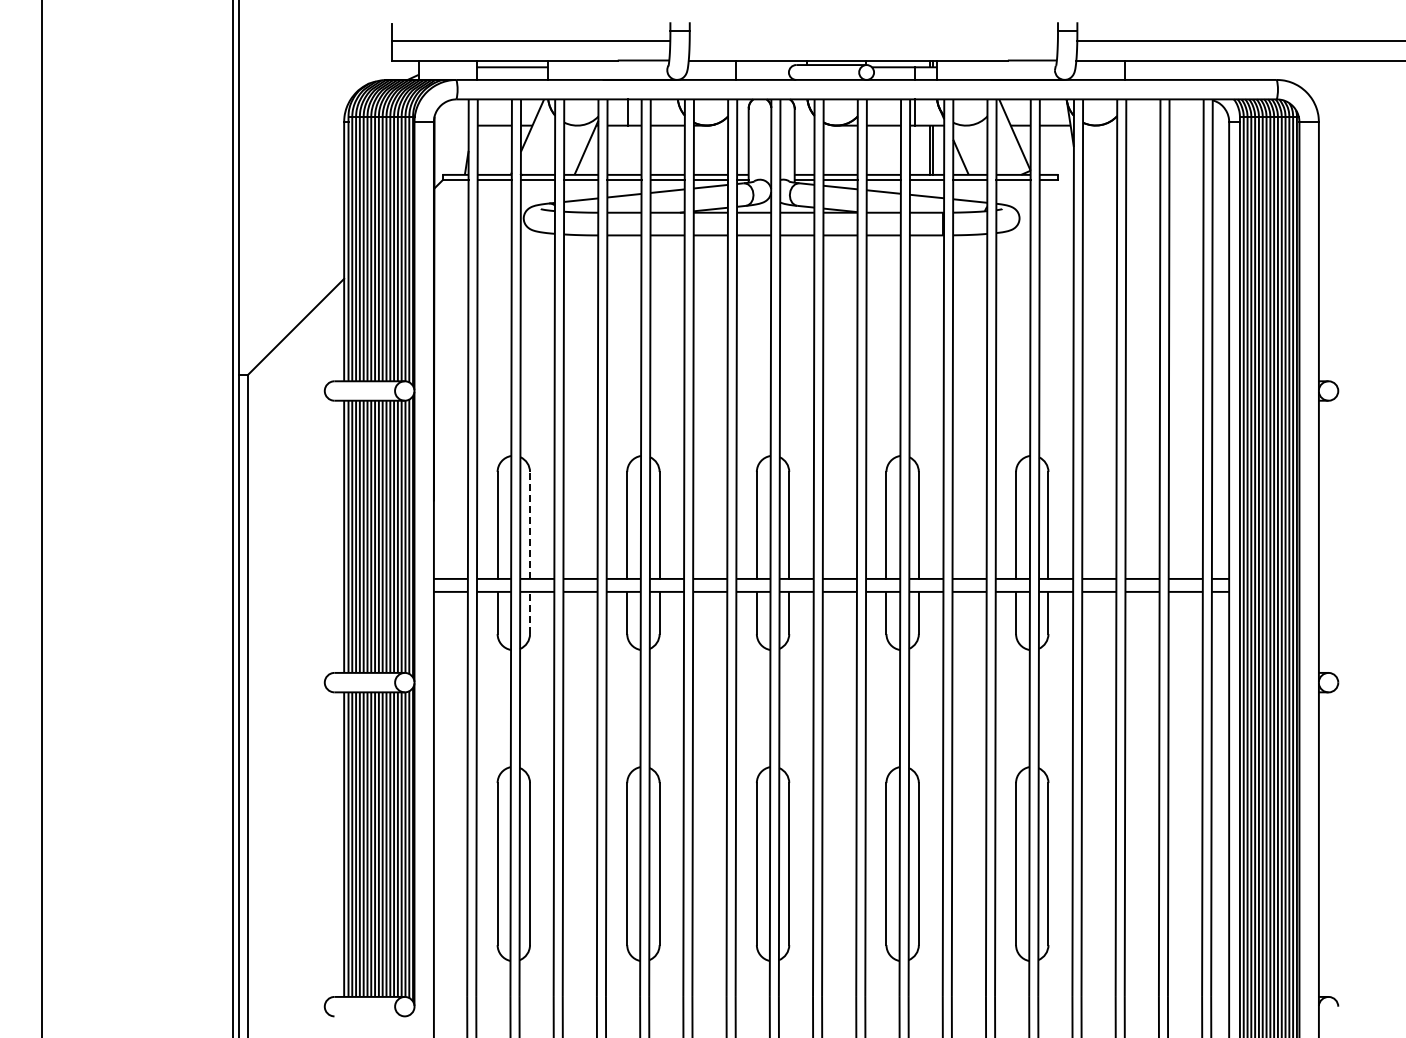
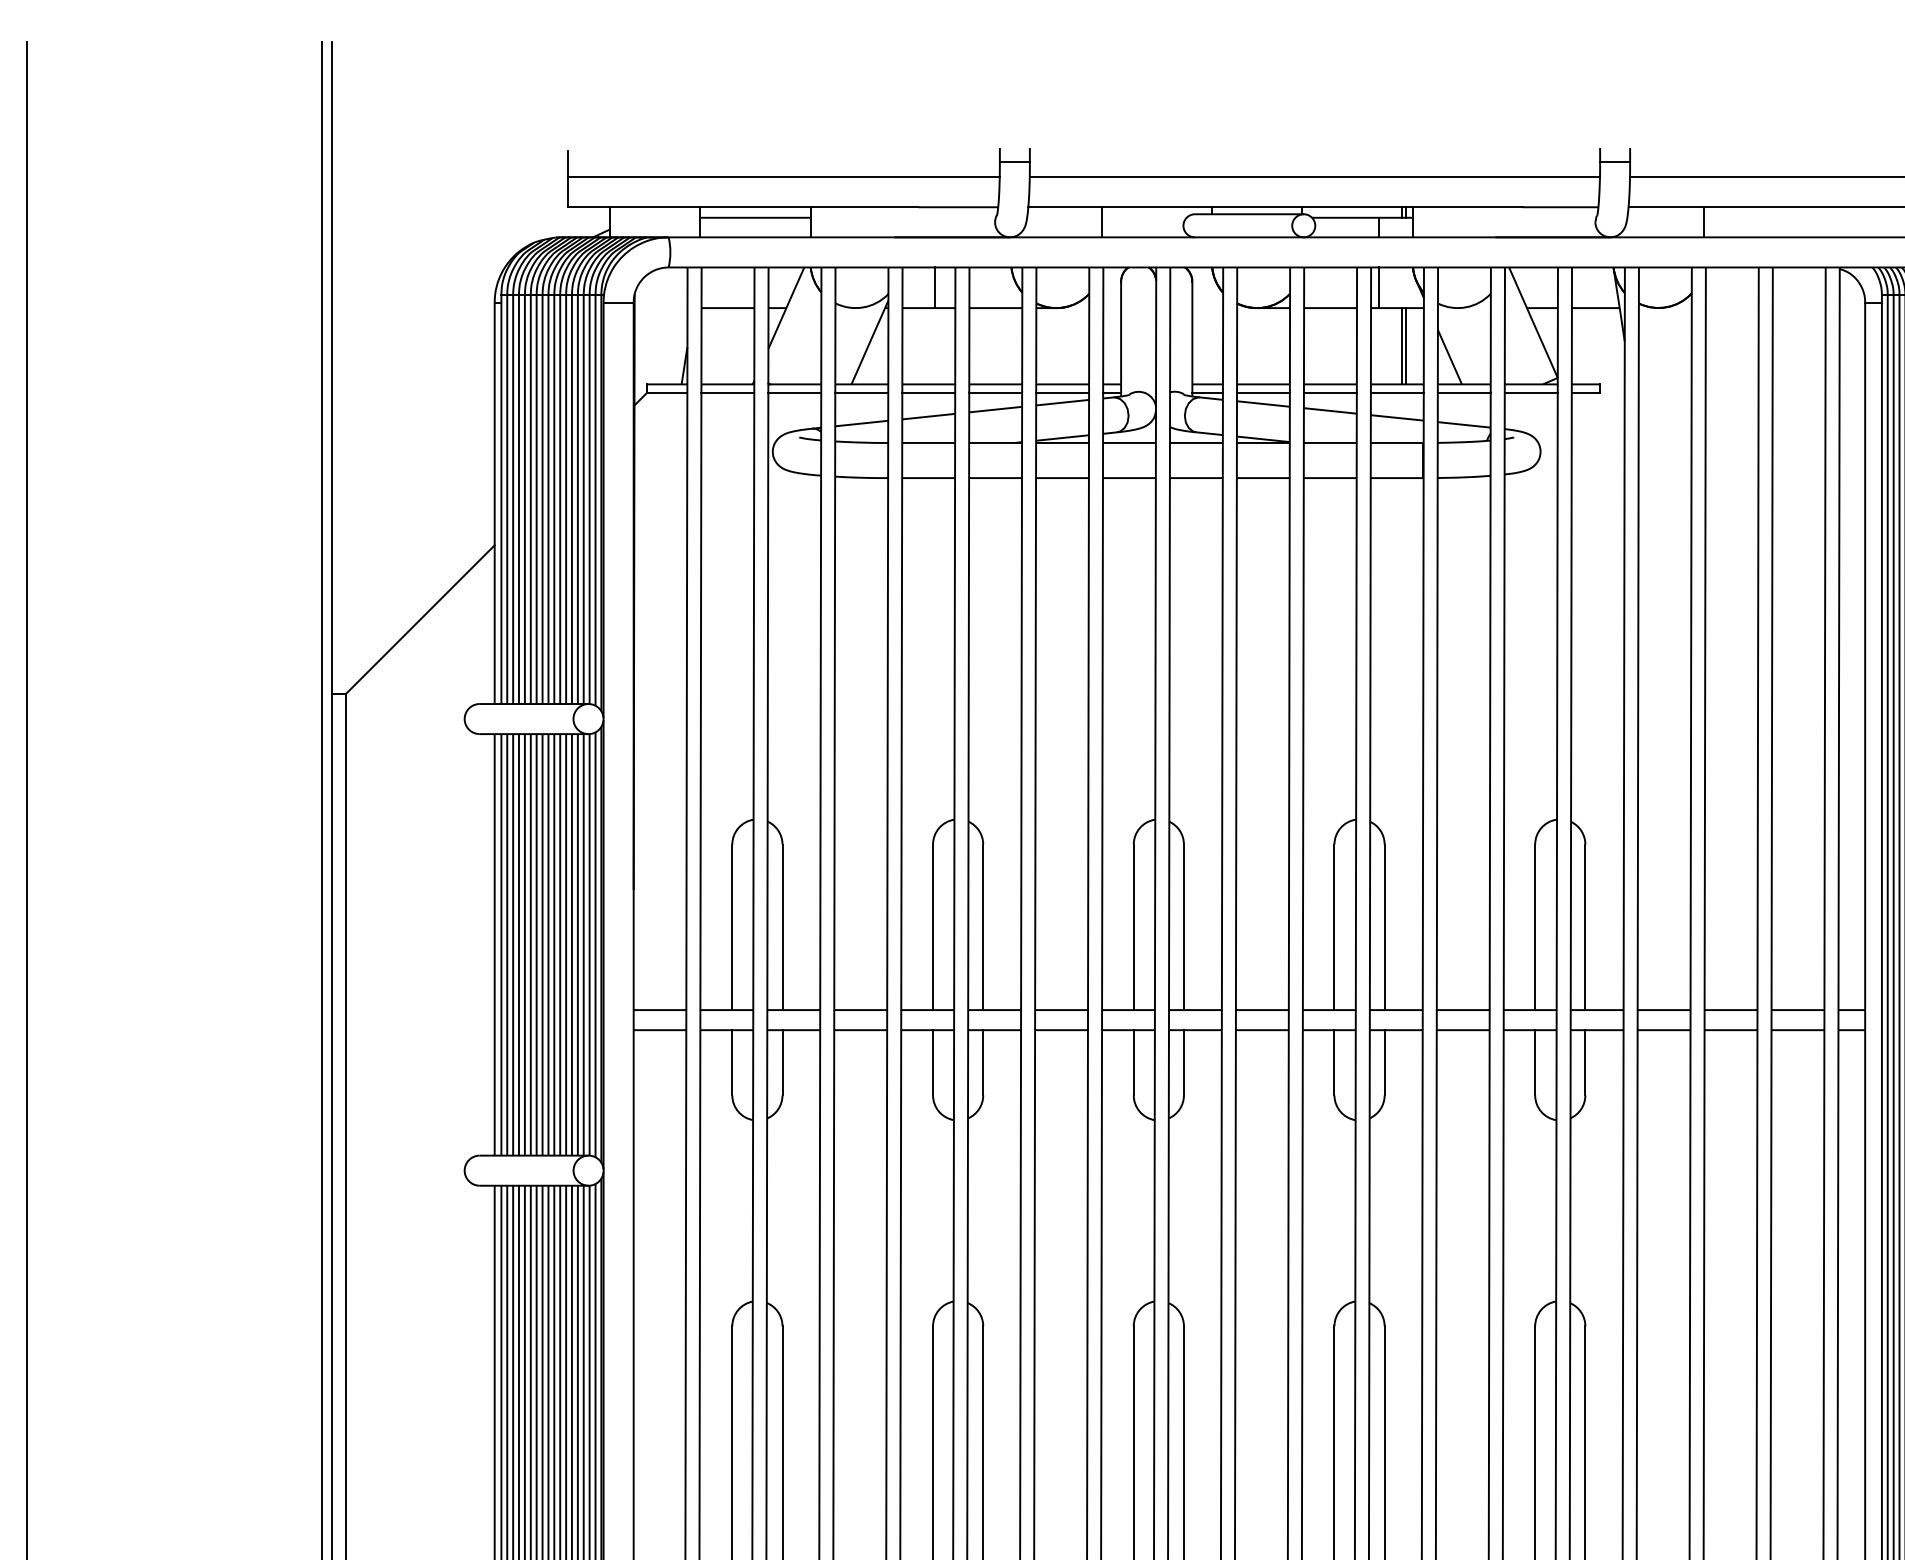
line: (873, 41) -> (1314, 177), added
line: (530, 524) -> (783, 925), dashed -> solid
line: (530, 612) -> (783, 1062), dashed -> solid

